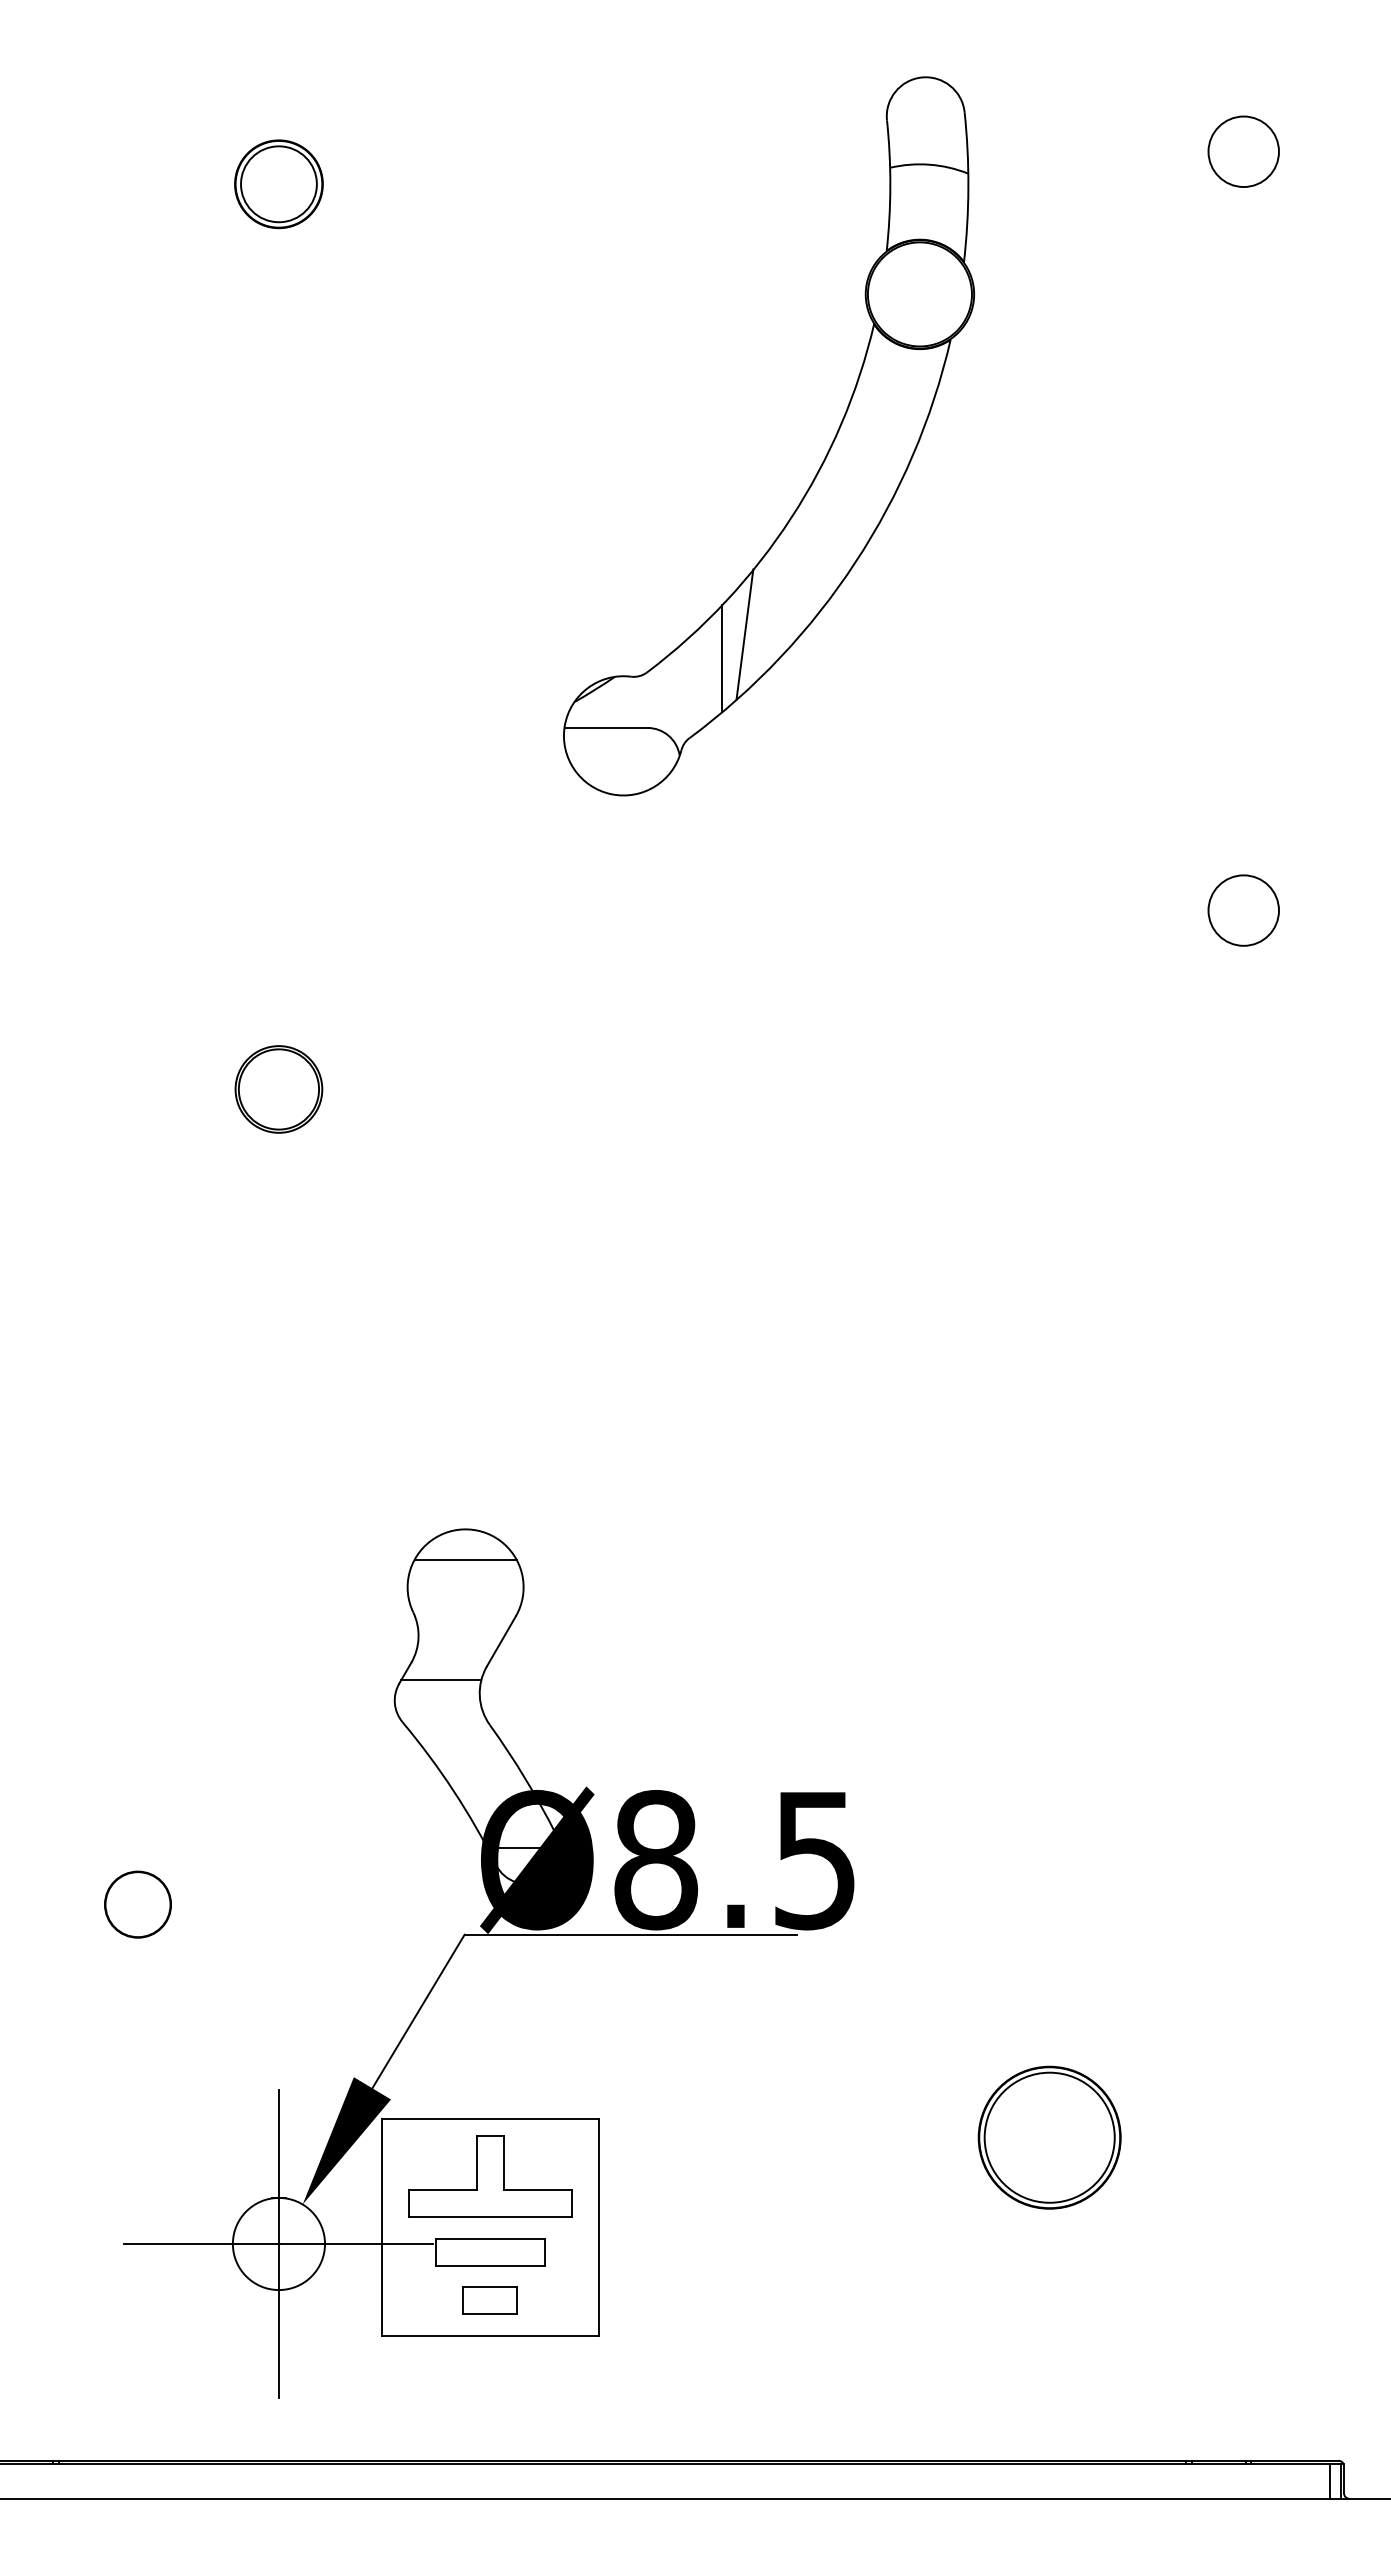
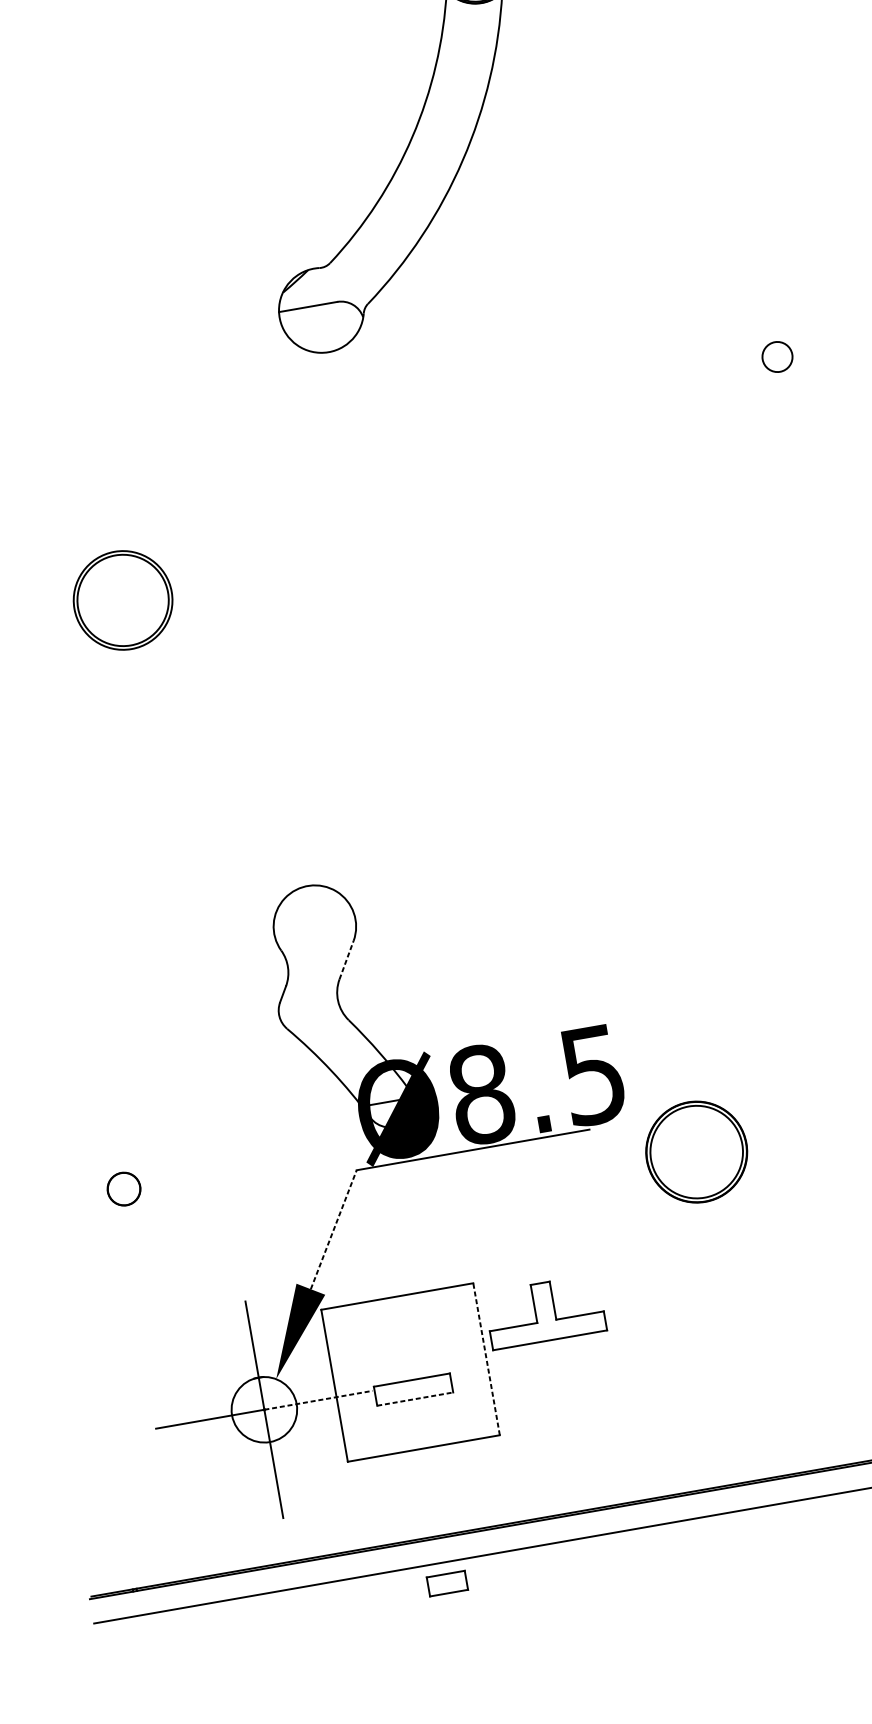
line: (744, 634) -> (393, 224), removed
line: (722, 657) -> (381, 243), removed
circle: (1243, 910) -> (777, 356), size x0.6
part: (278, 1089) -> (122, 600), size x1.6
line: (465, 1559) -> (311, 907), removed
line: (501, 1641) -> (346, 960), solid -> dashed
line: (441, 1680) -> (309, 994), removed
circle: (137, 1904) -> (123, 1189), size x0.7
line: (418, 2011) -> (333, 1229), solid -> dashed
part: (1049, 2137) -> (696, 1151), moved
part: (490, 2176) -> (545, 1312), moved
line: (598, 2227) -> (486, 1359), solid -> dashed
line: (356, 2243) -> (318, 1399), solid -> dashed
line: (490, 2265) -> (415, 1398), solid -> dashed
part: (489, 2300) -> (446, 1583), moved

